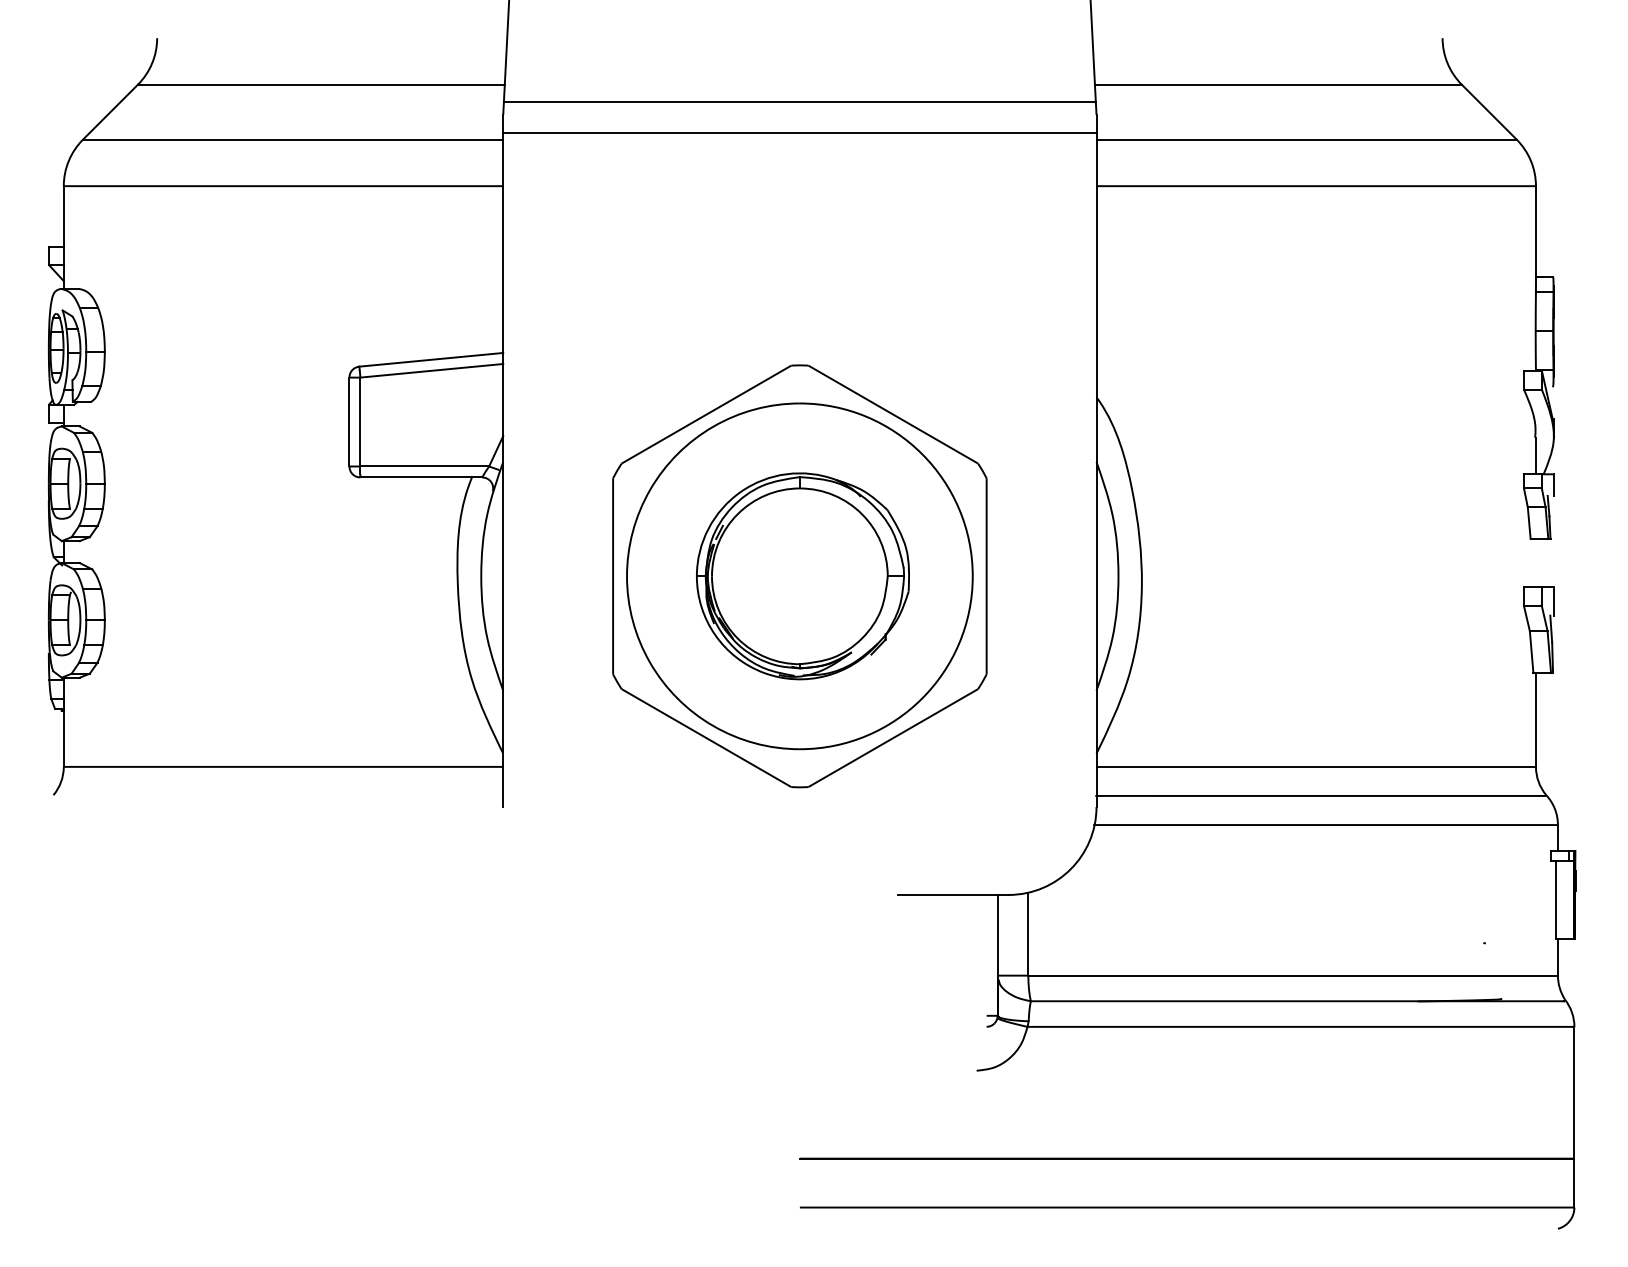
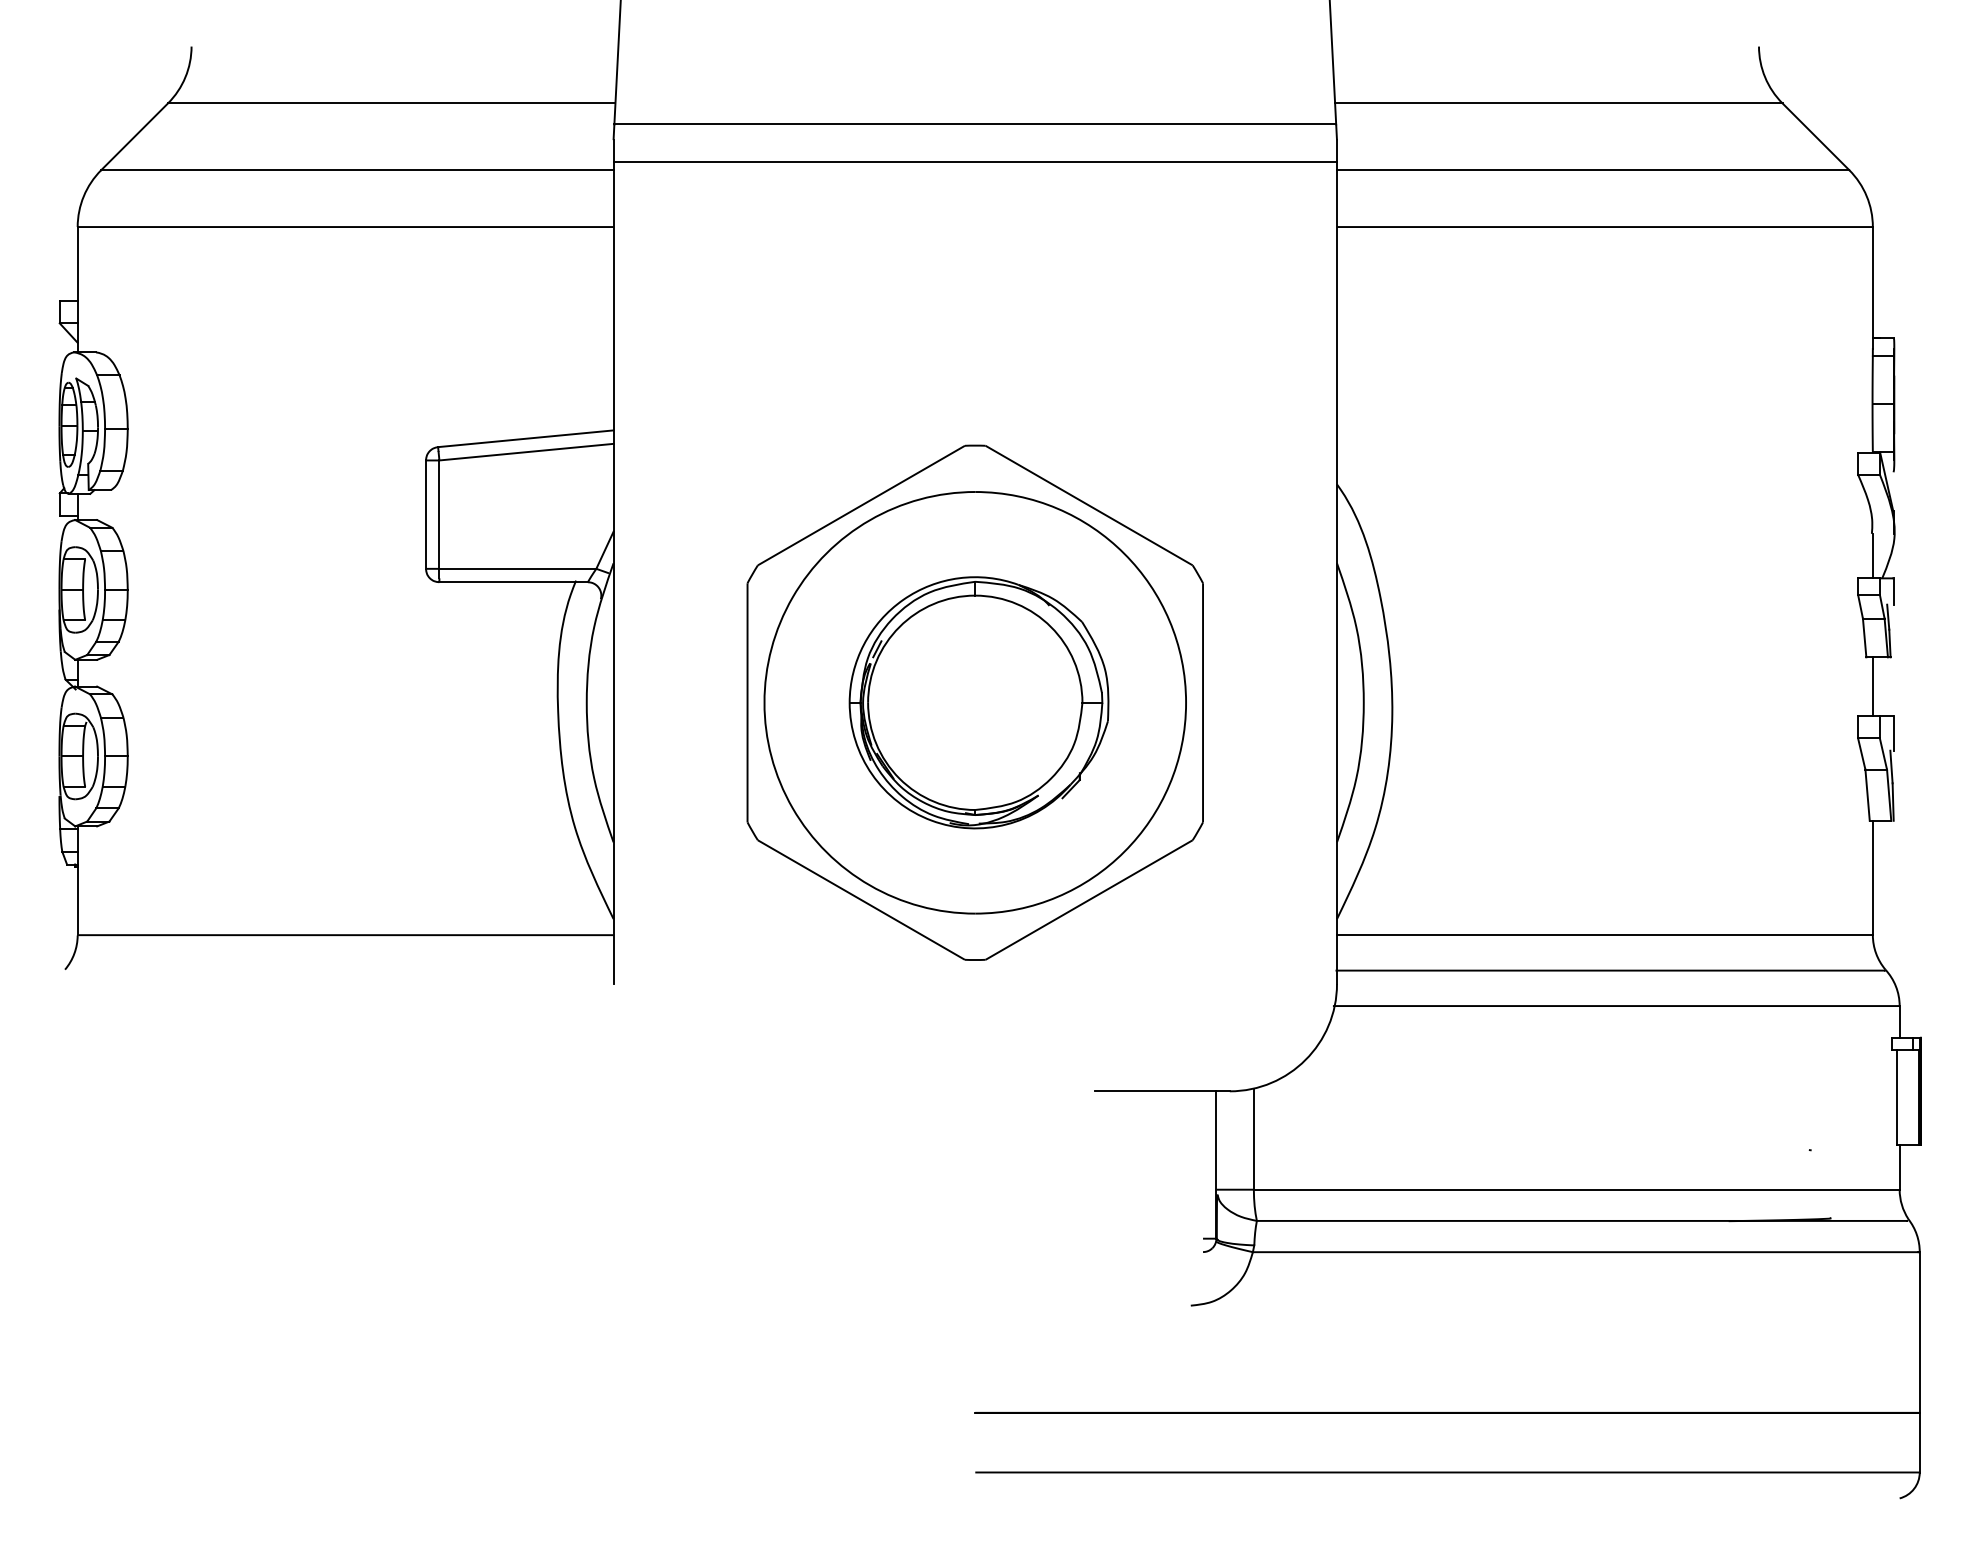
line: (1535, 562) -> (1872, 685), added

